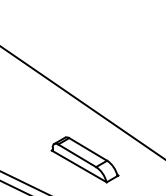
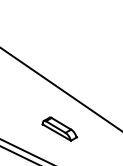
part: (84, 158) -> (59, 128), size x0.7

